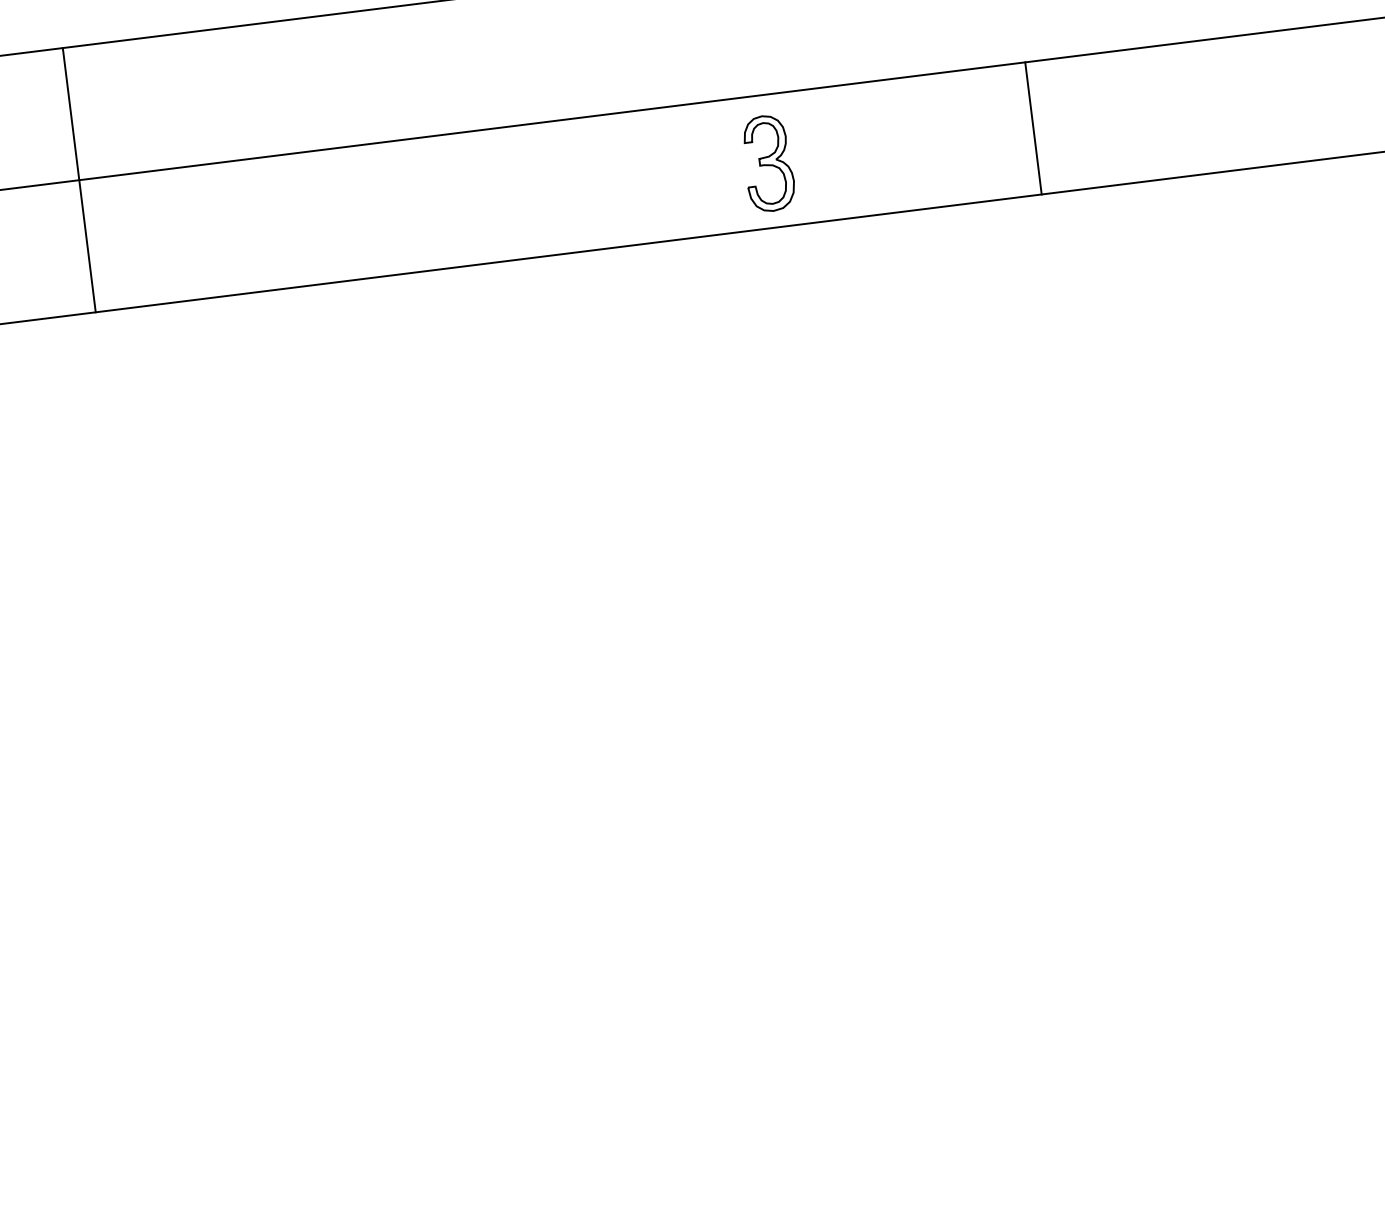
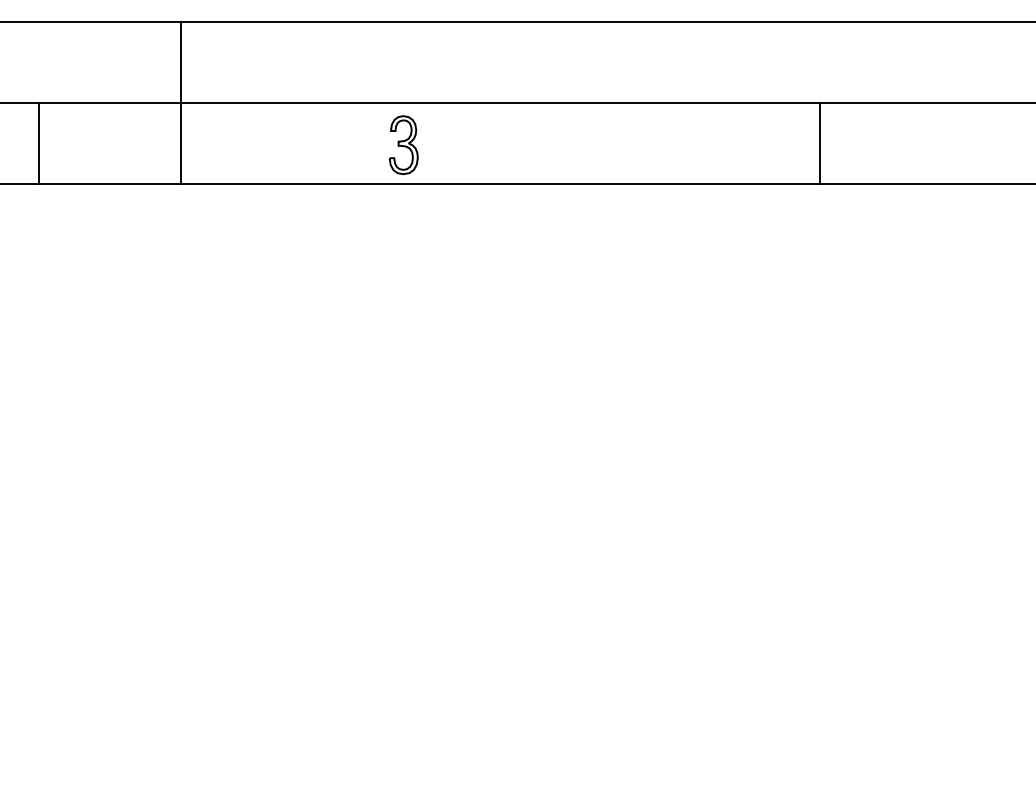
line: (1033, 127) -> (819, 143), moved
part: (768, 164) -> (403, 145), moved
line: (80, 180) -> (181, 103), moved

